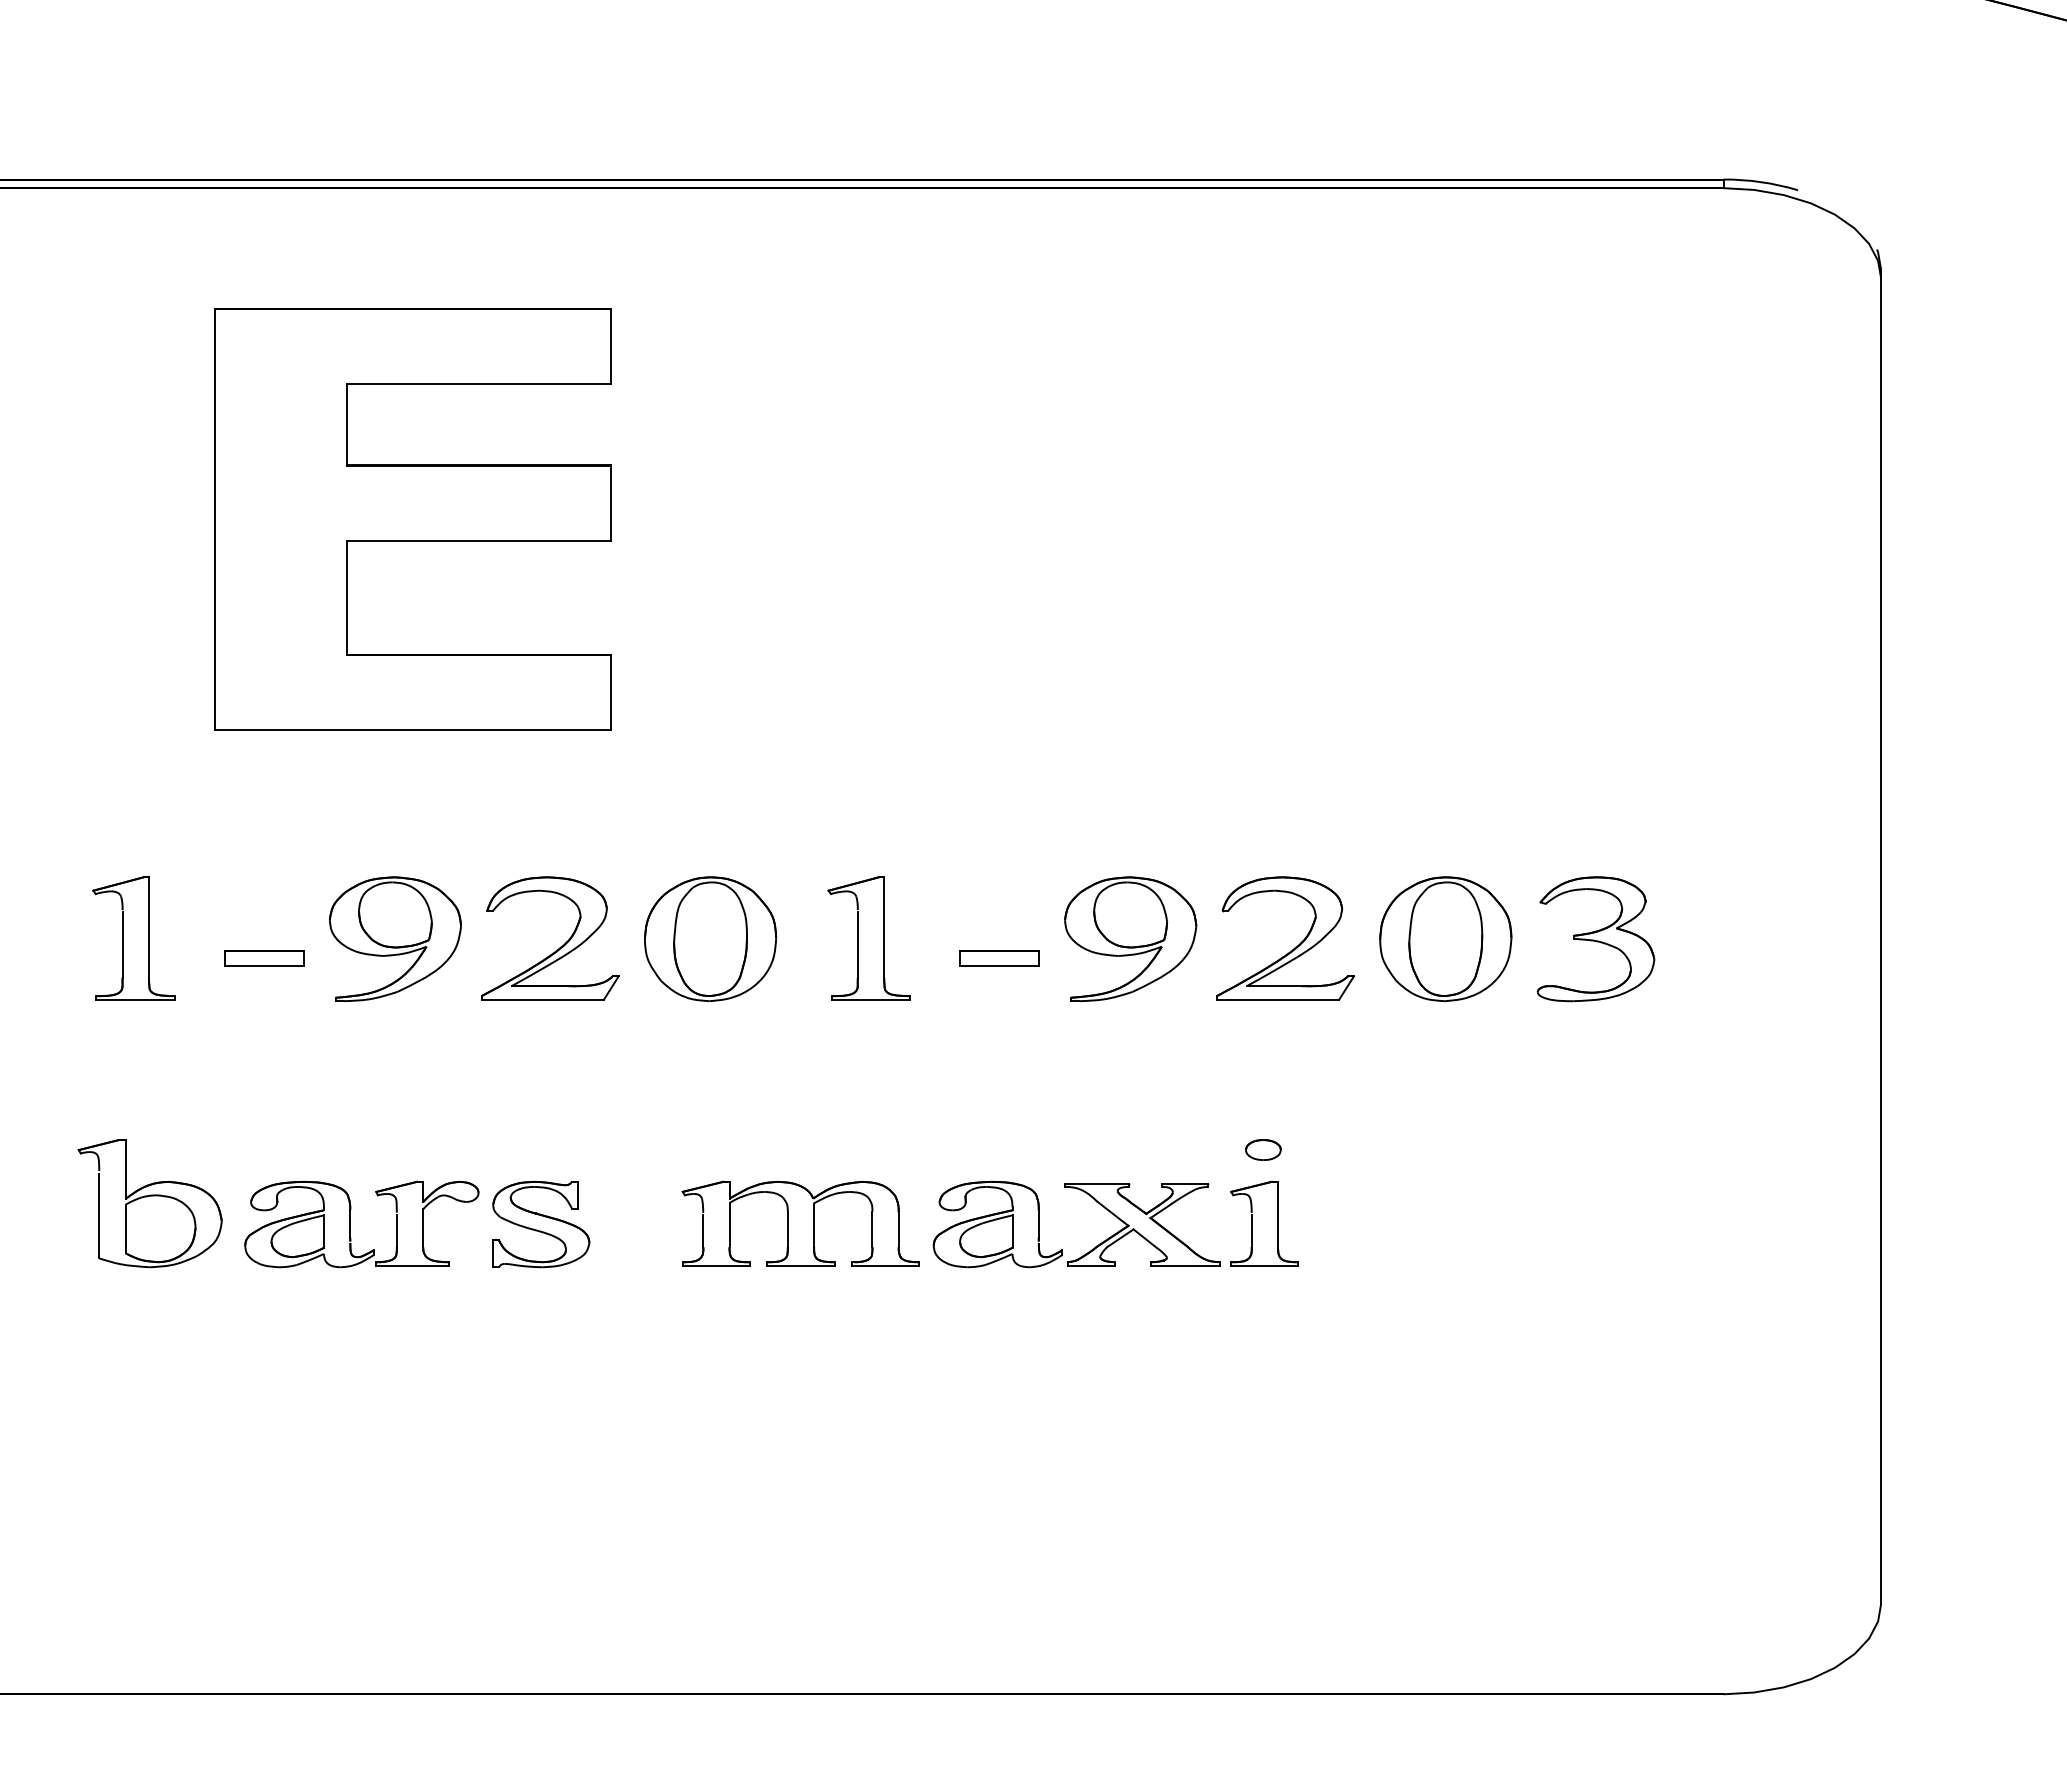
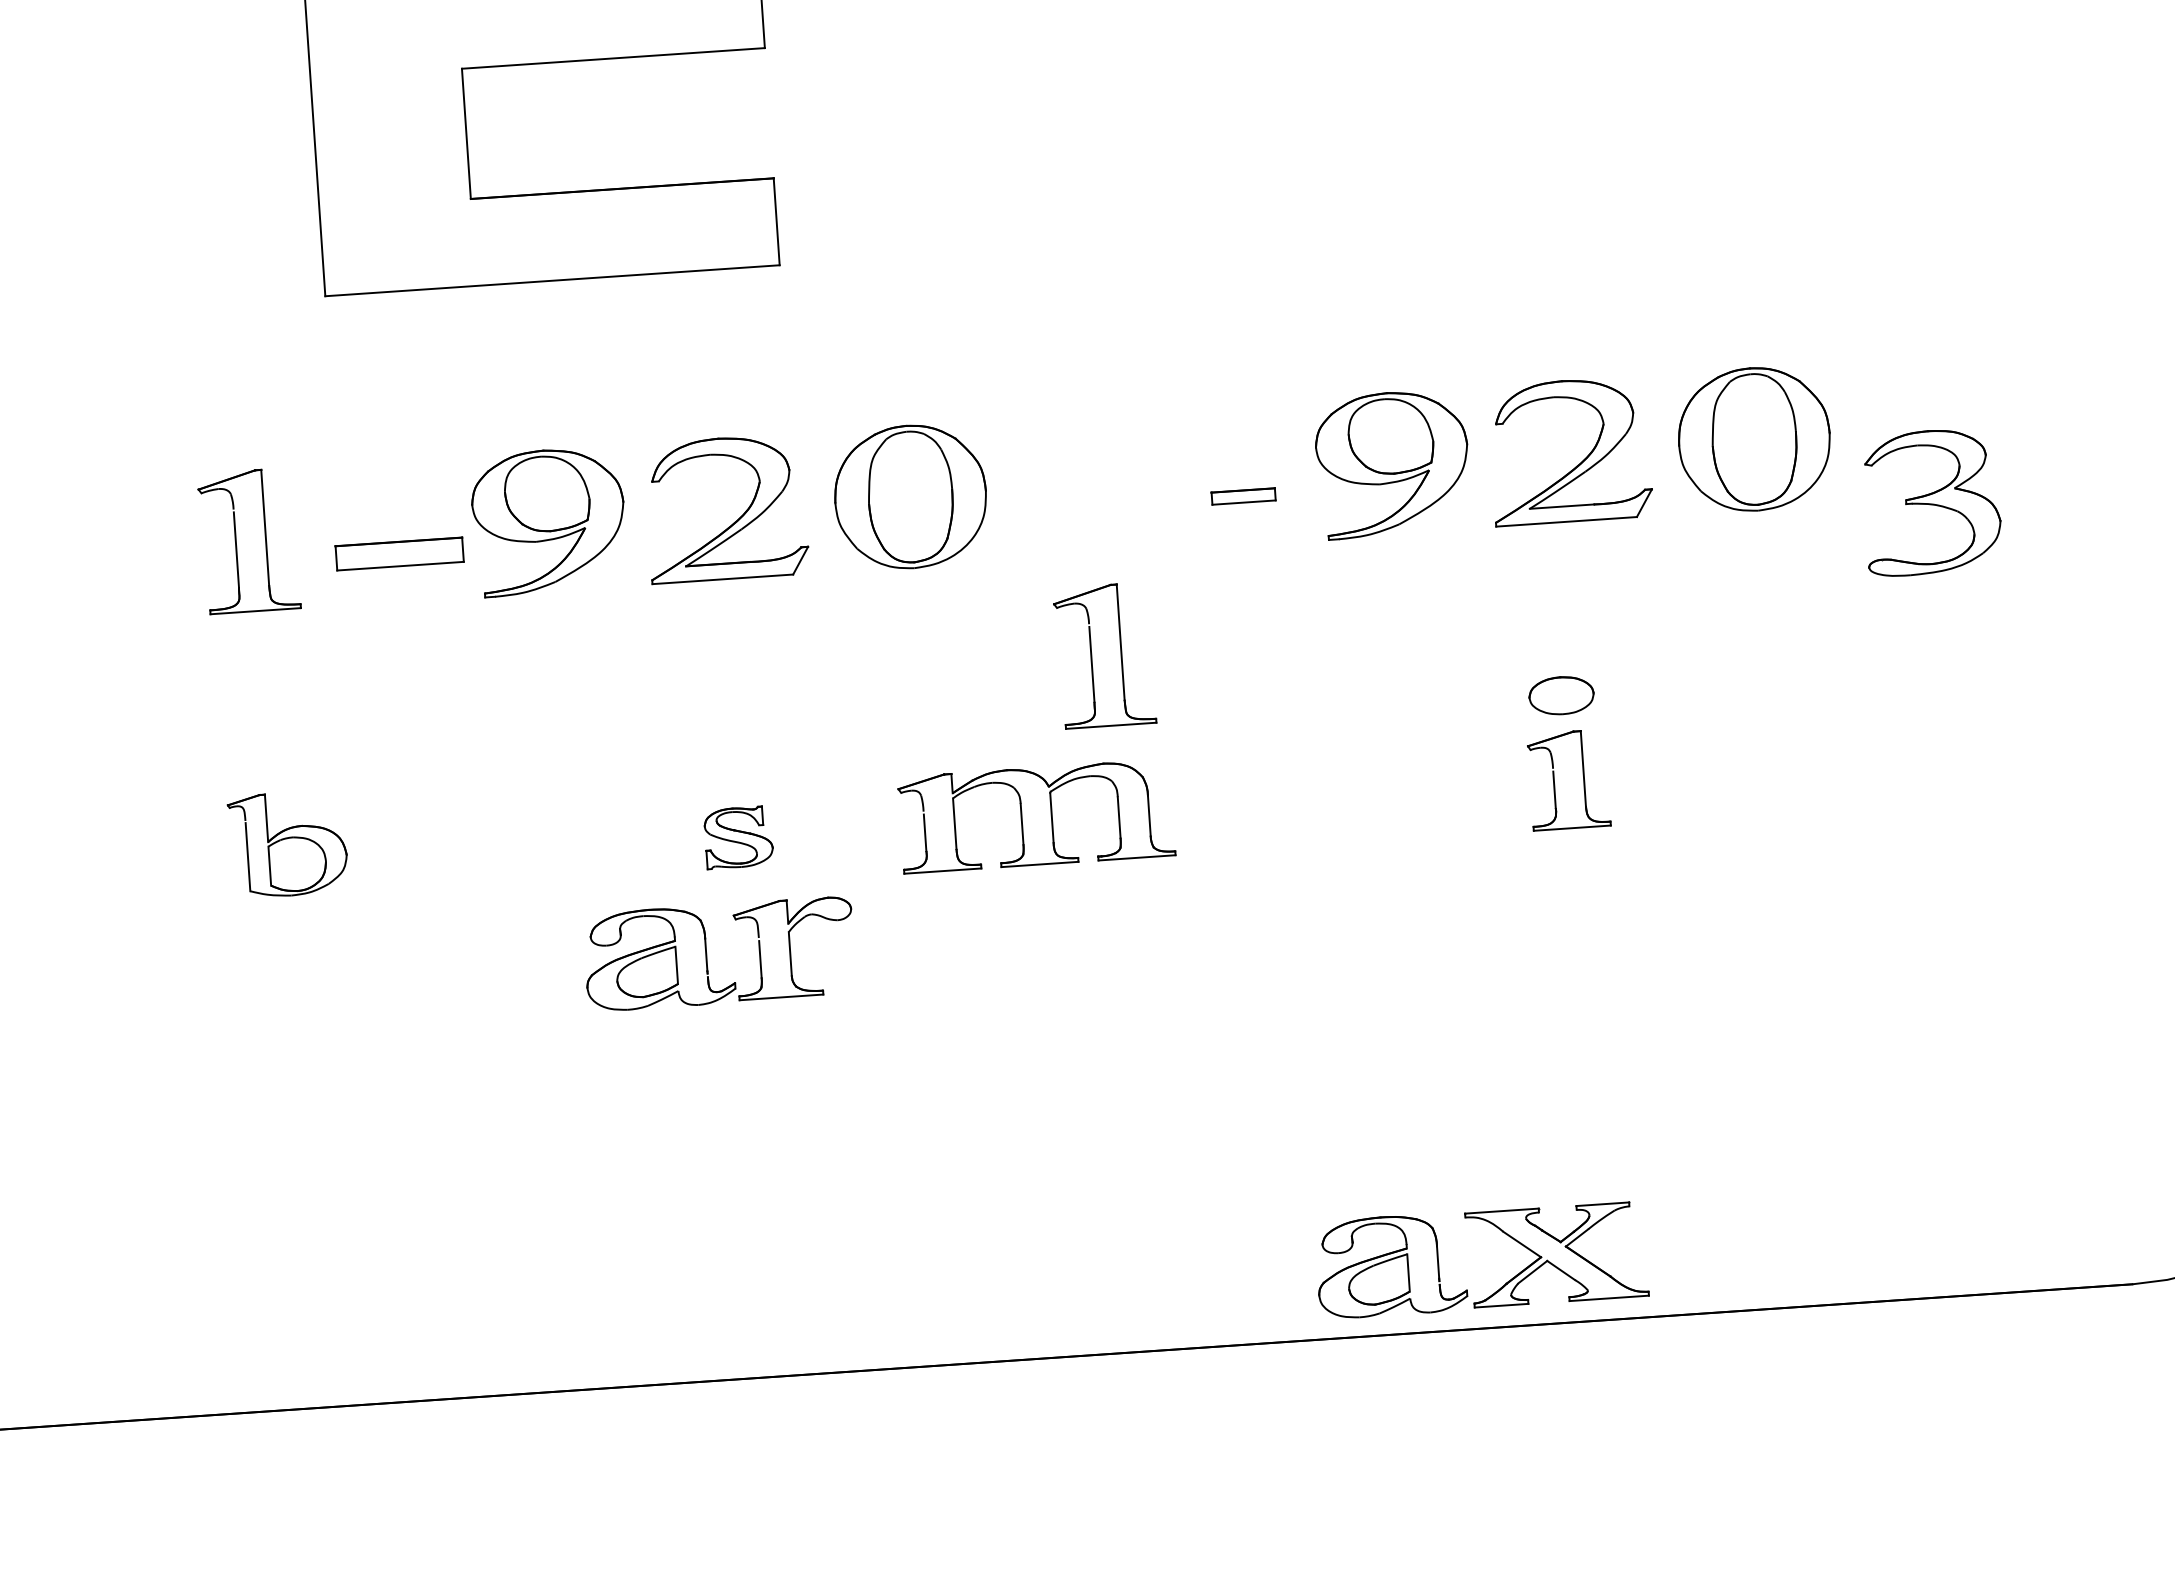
part: (858, 938) -> (1092, 656), moved
part: (1595, 939) -> (1931, 502), moved
part: (264, 958) -> (400, 554), size x1.4
part: (999, 958) -> (1243, 496), size x0.7
part: (1263, 1149) -> (1561, 695), size x1.6
part: (149, 1203) -> (287, 844), size x0.7
part: (350, 1224) -> (706, 955), moved
part: (541, 1224) -> (738, 837), size x0.6
part: (1062, 1249) -> (1467, 1289), moved

